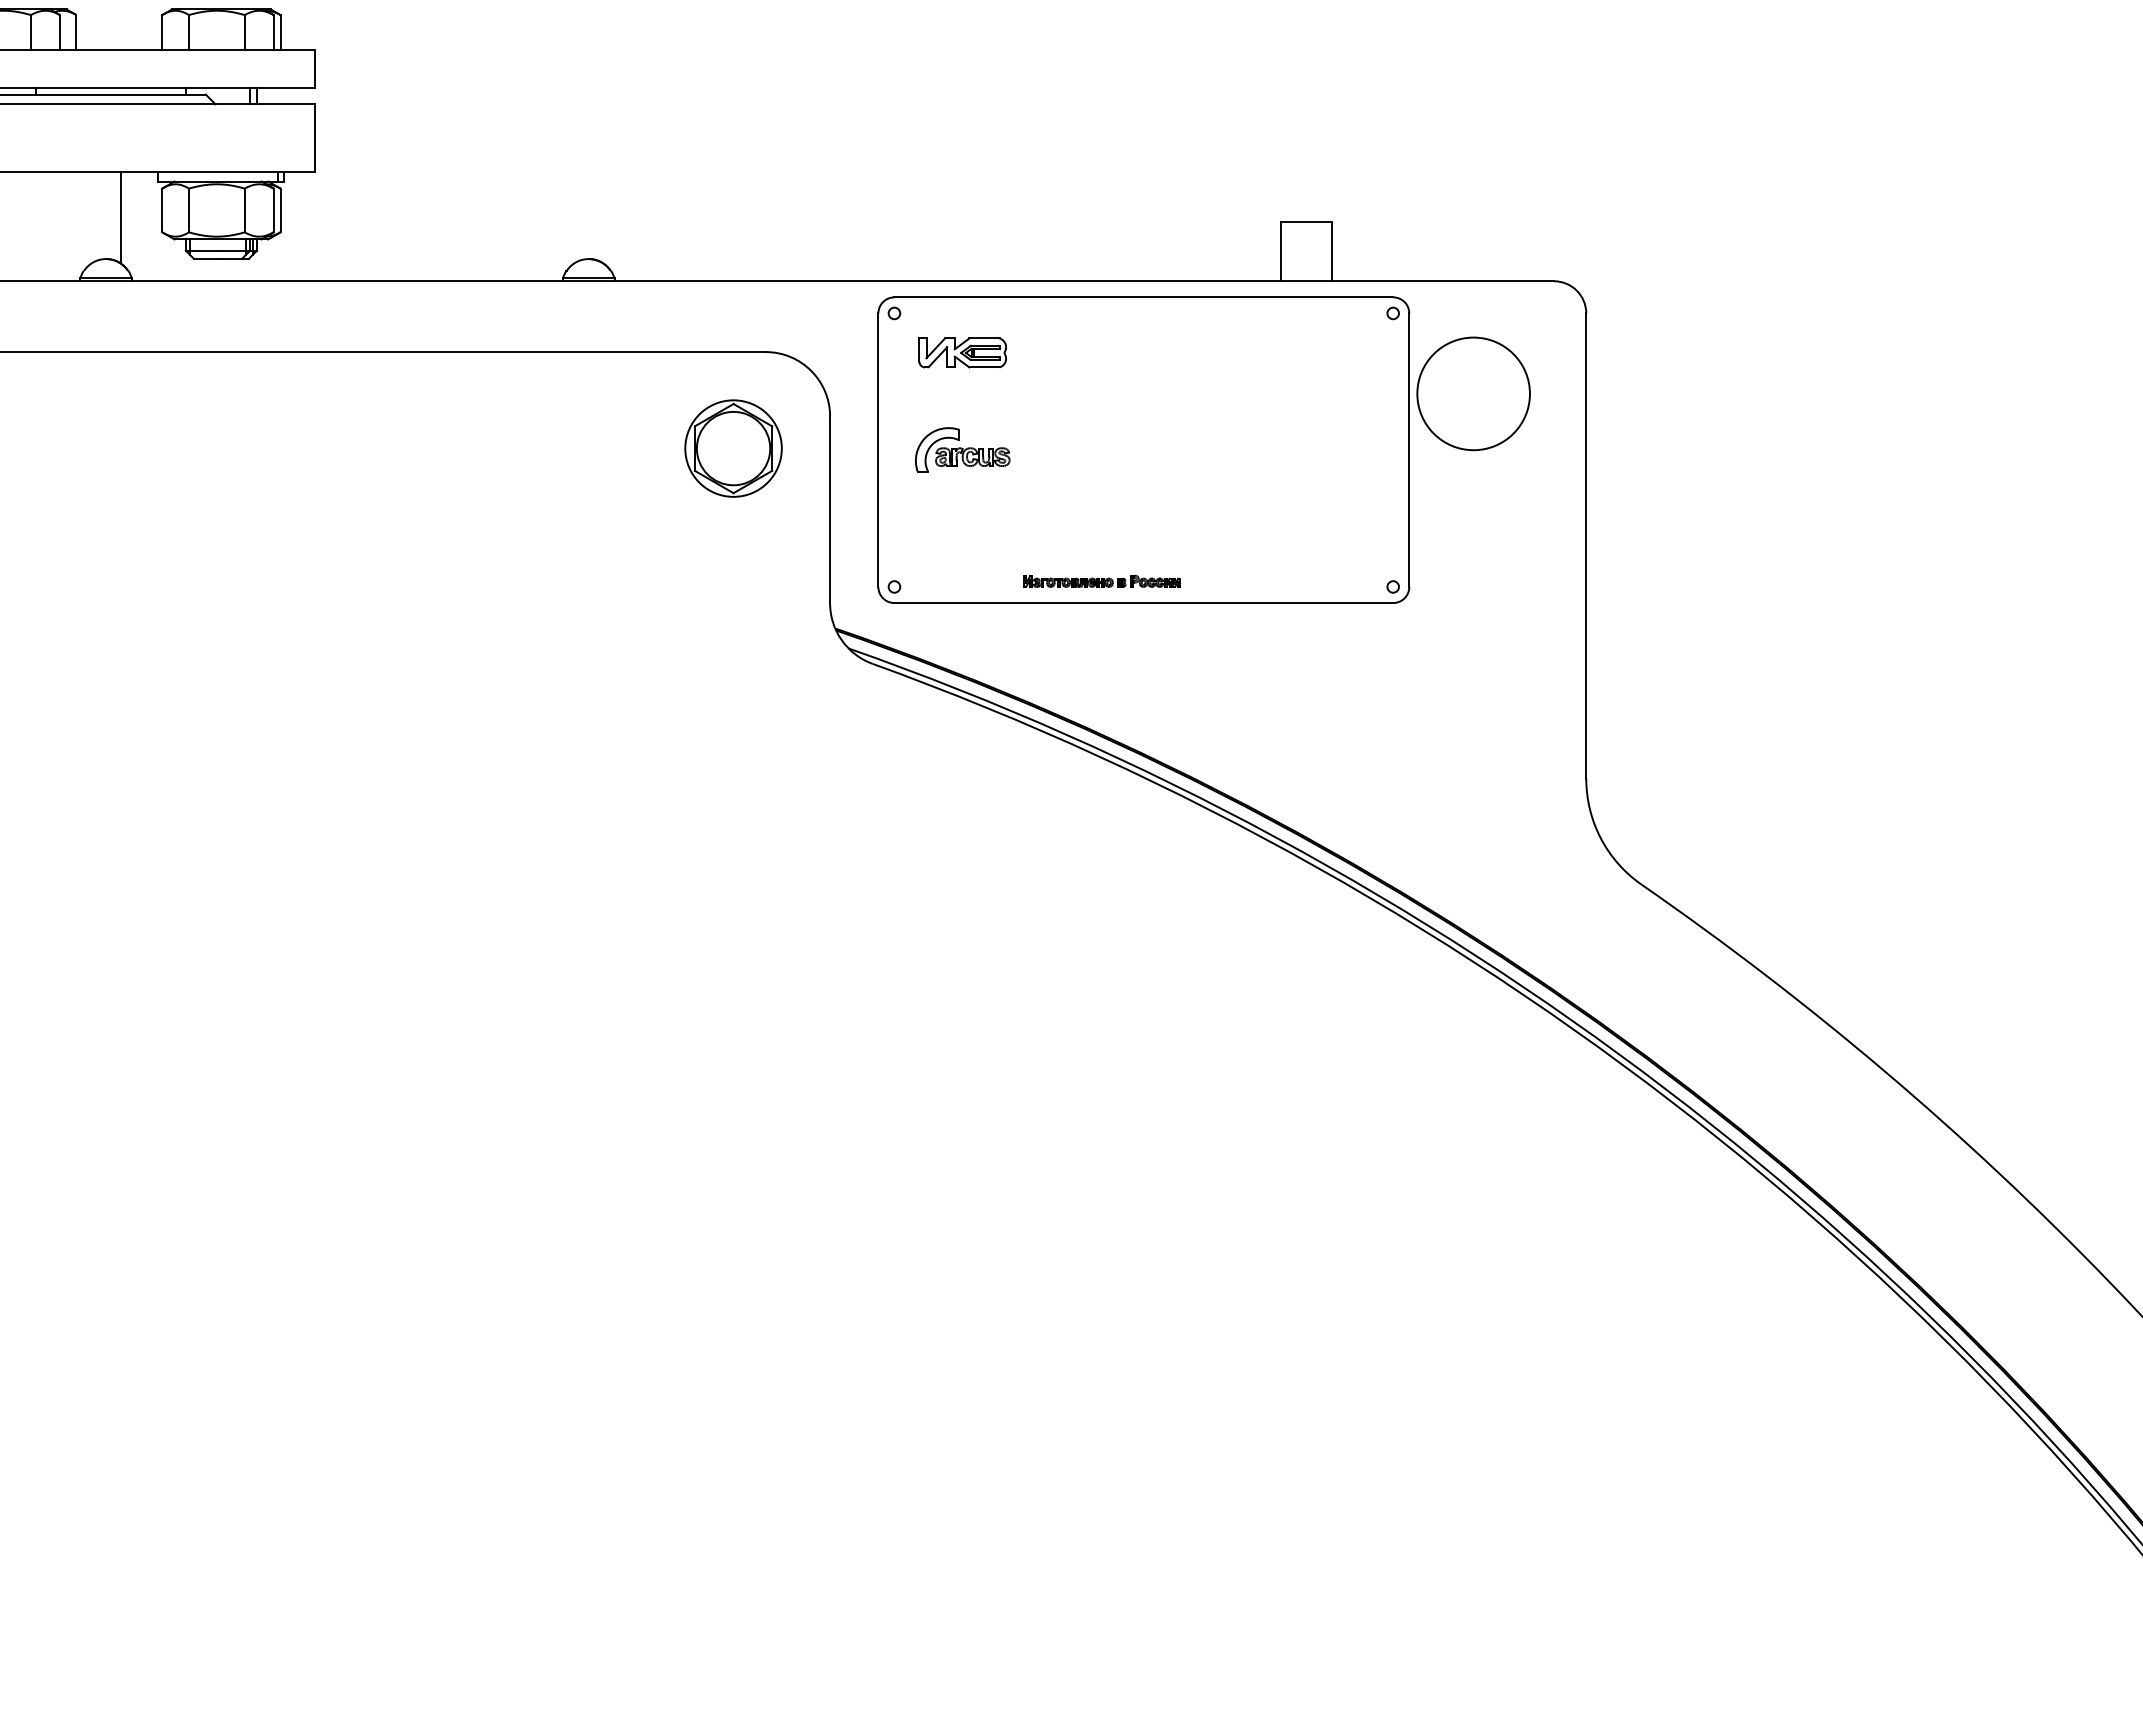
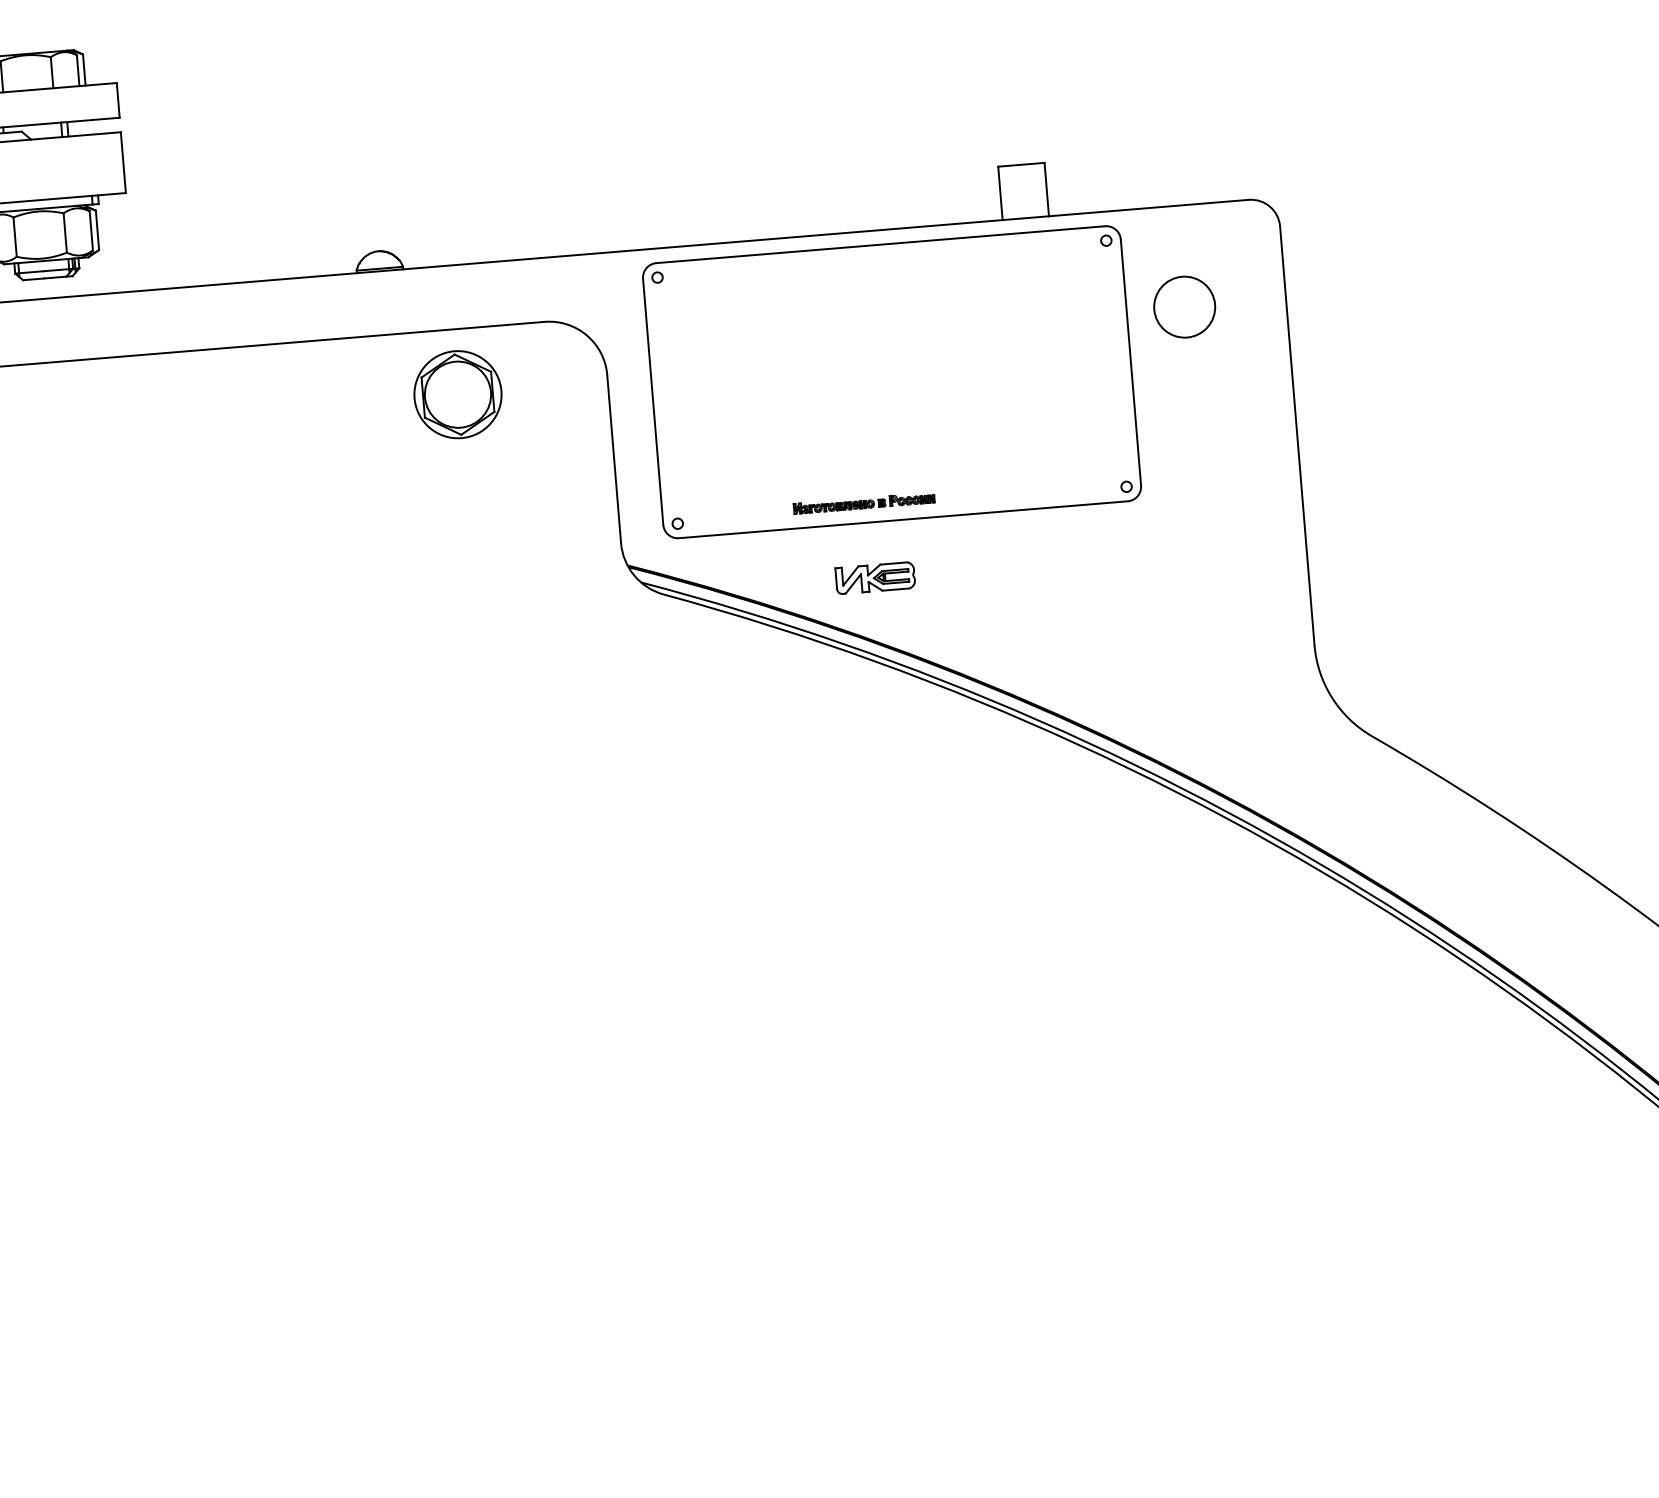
part: (962, 352) -> (875, 577), moved
circle: (1473, 393) -> (1184, 306), size x0.6
part: (733, 448) -> (457, 394), moved
part: (962, 449) -> (728, 395), removed

